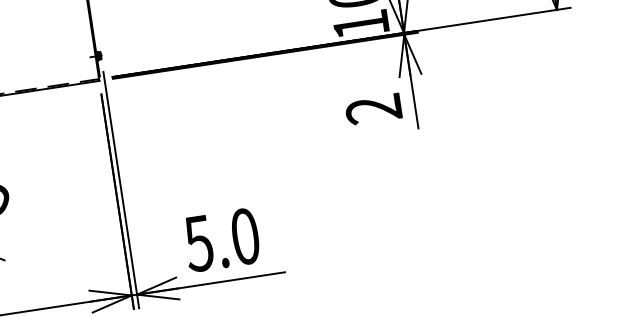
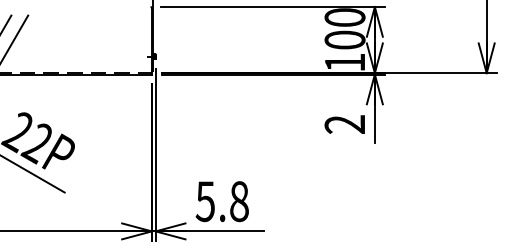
text: (245, 236) -> (239, 201), 5.0 -> 5.8

